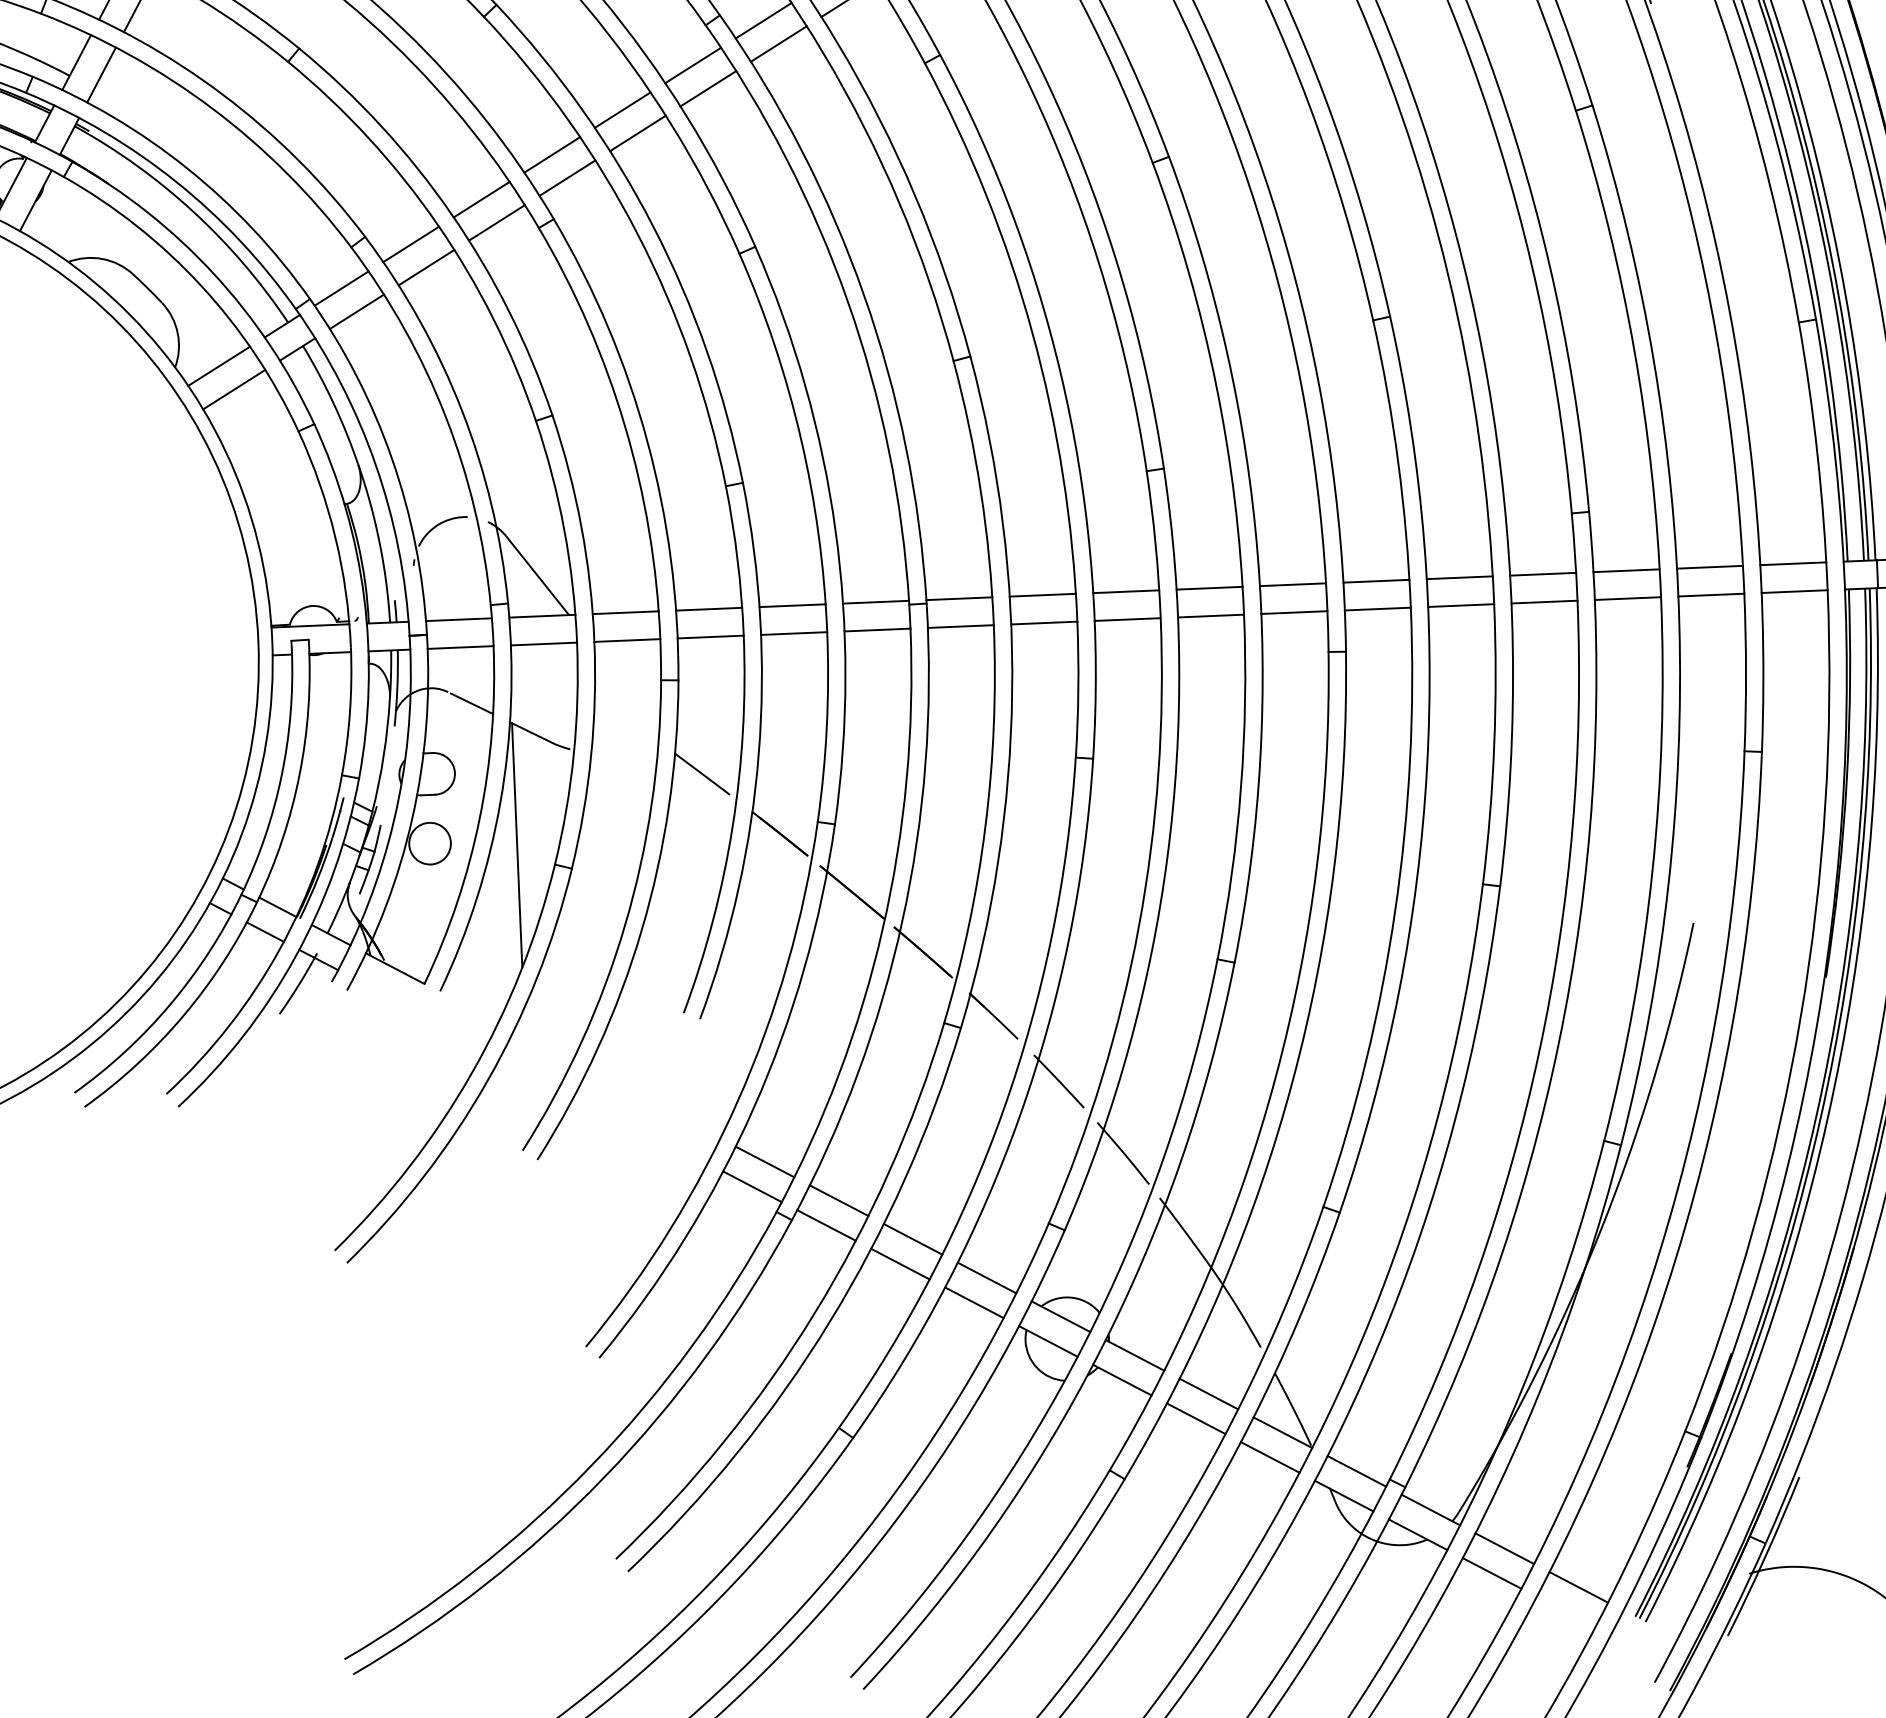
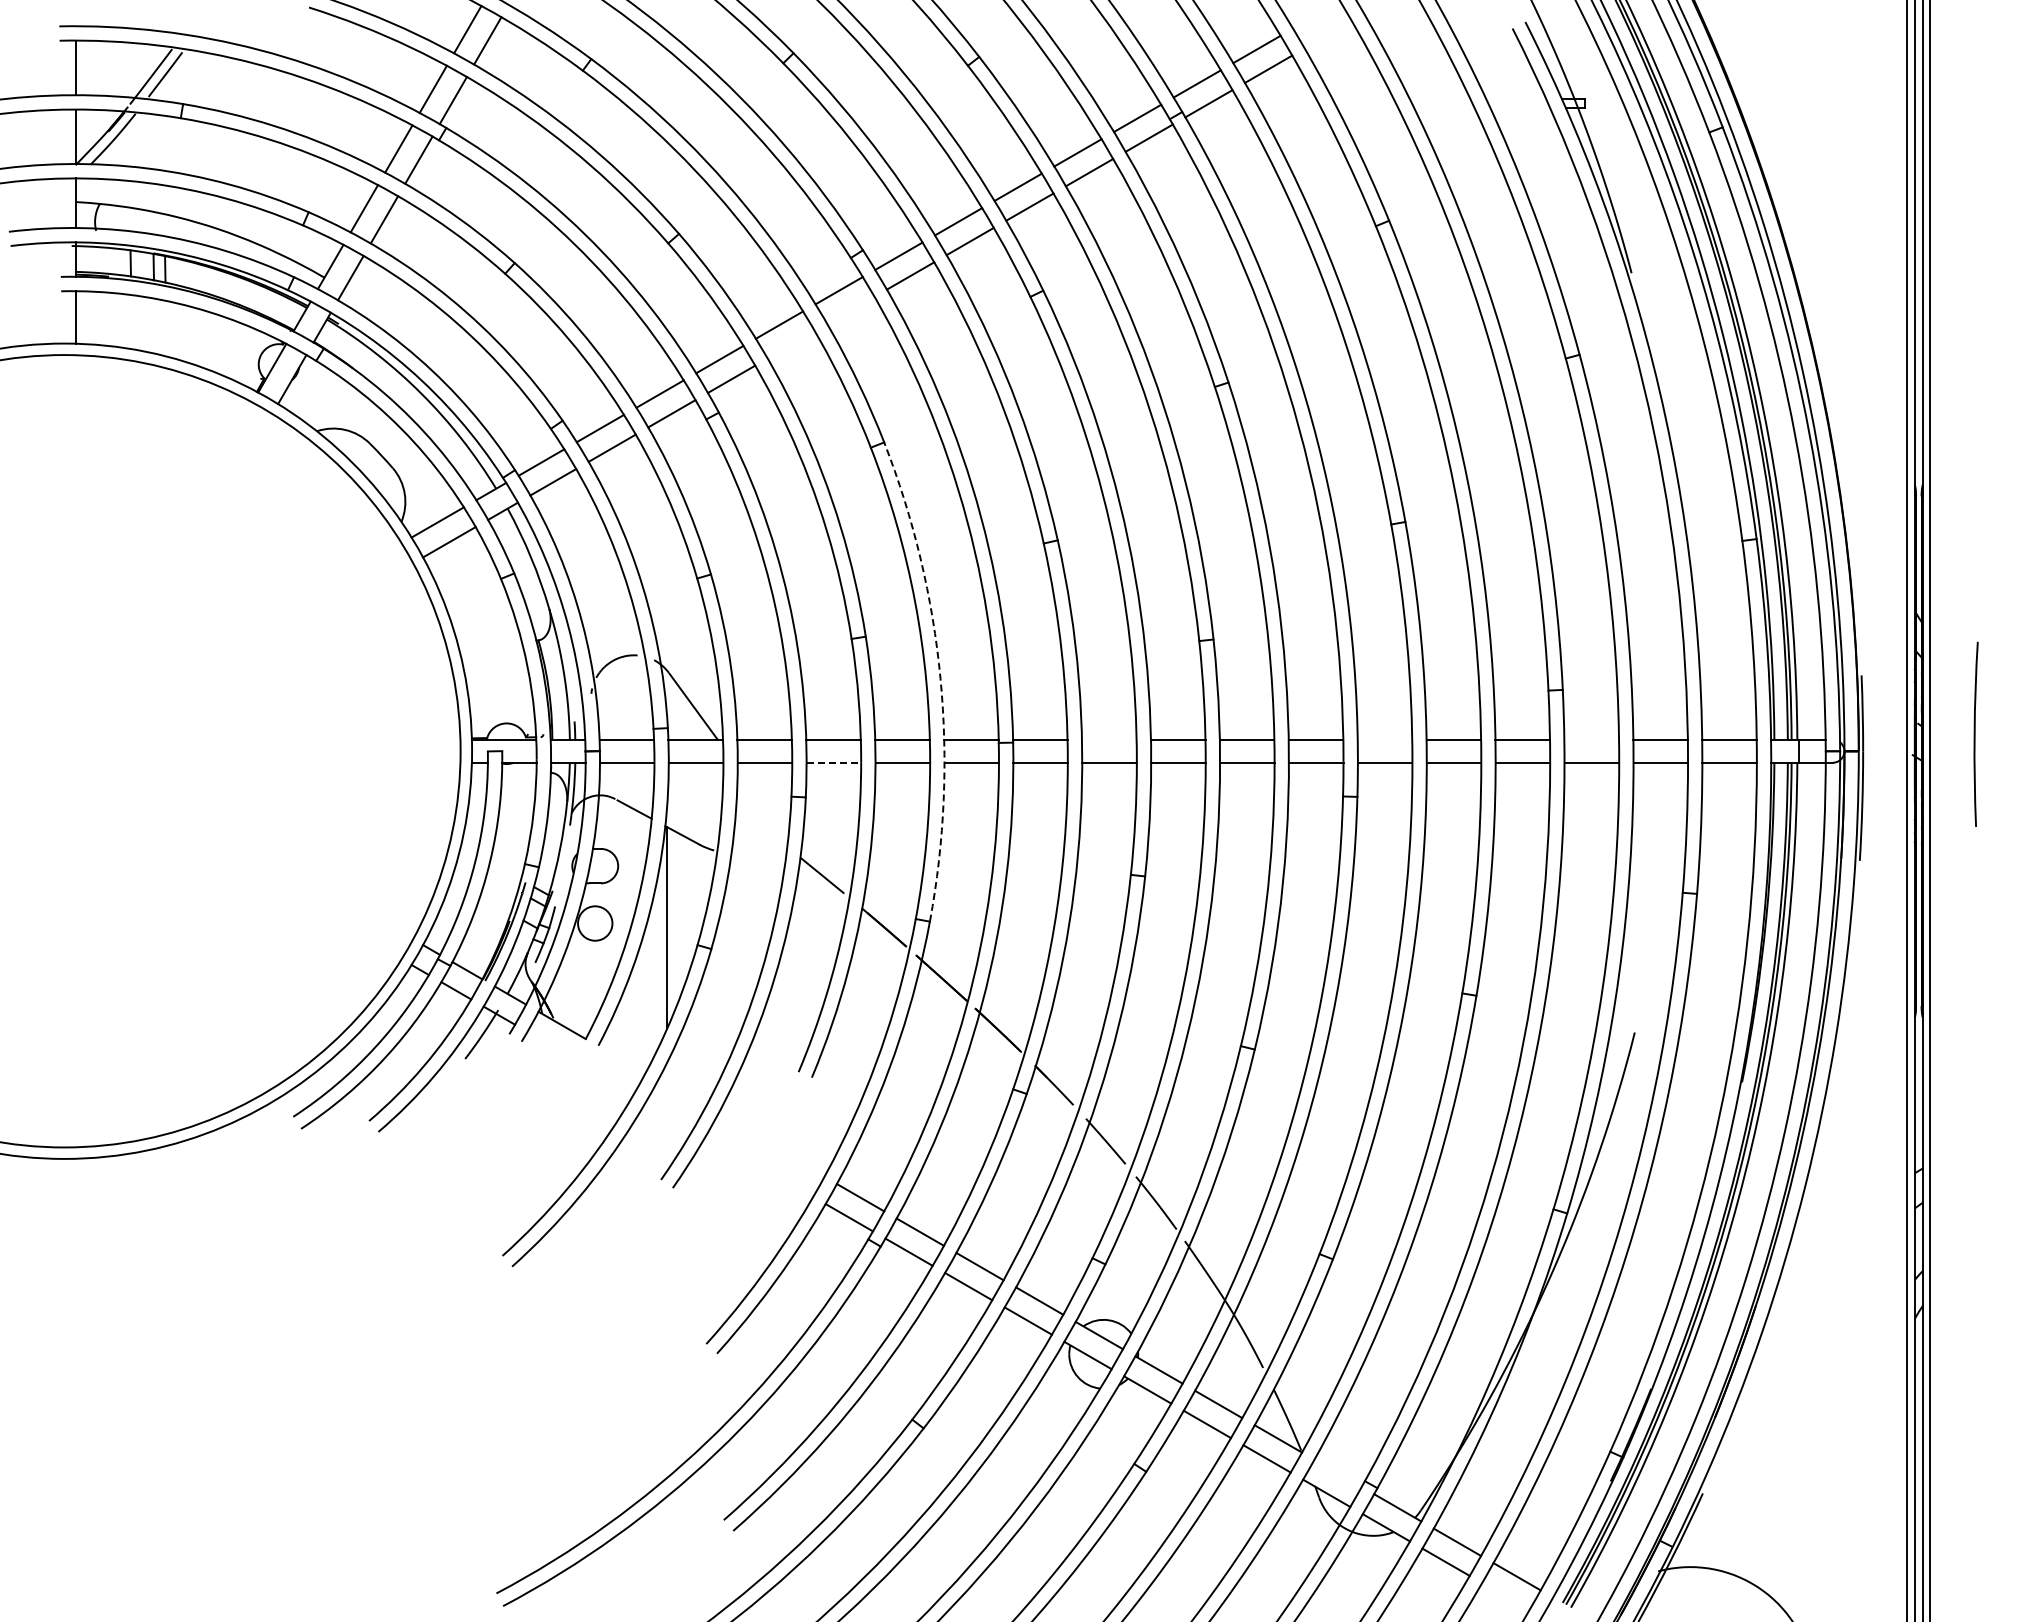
line: (707, 88) -> (850, 310), removed
line: (636, 133) -> (790, 344), removed
arc: (835, 529) -> (940, 678), solid -> dashed
line: (1626, 570) -> (1591, 739), removed
line: (1375, 580) -> (1384, 739), removed
line: (1041, 594) -> (1108, 739), removed
line: (711, 636) -> (834, 762), solid -> dashed
line: (1356, 1471) -> (1337, 1473), removed

